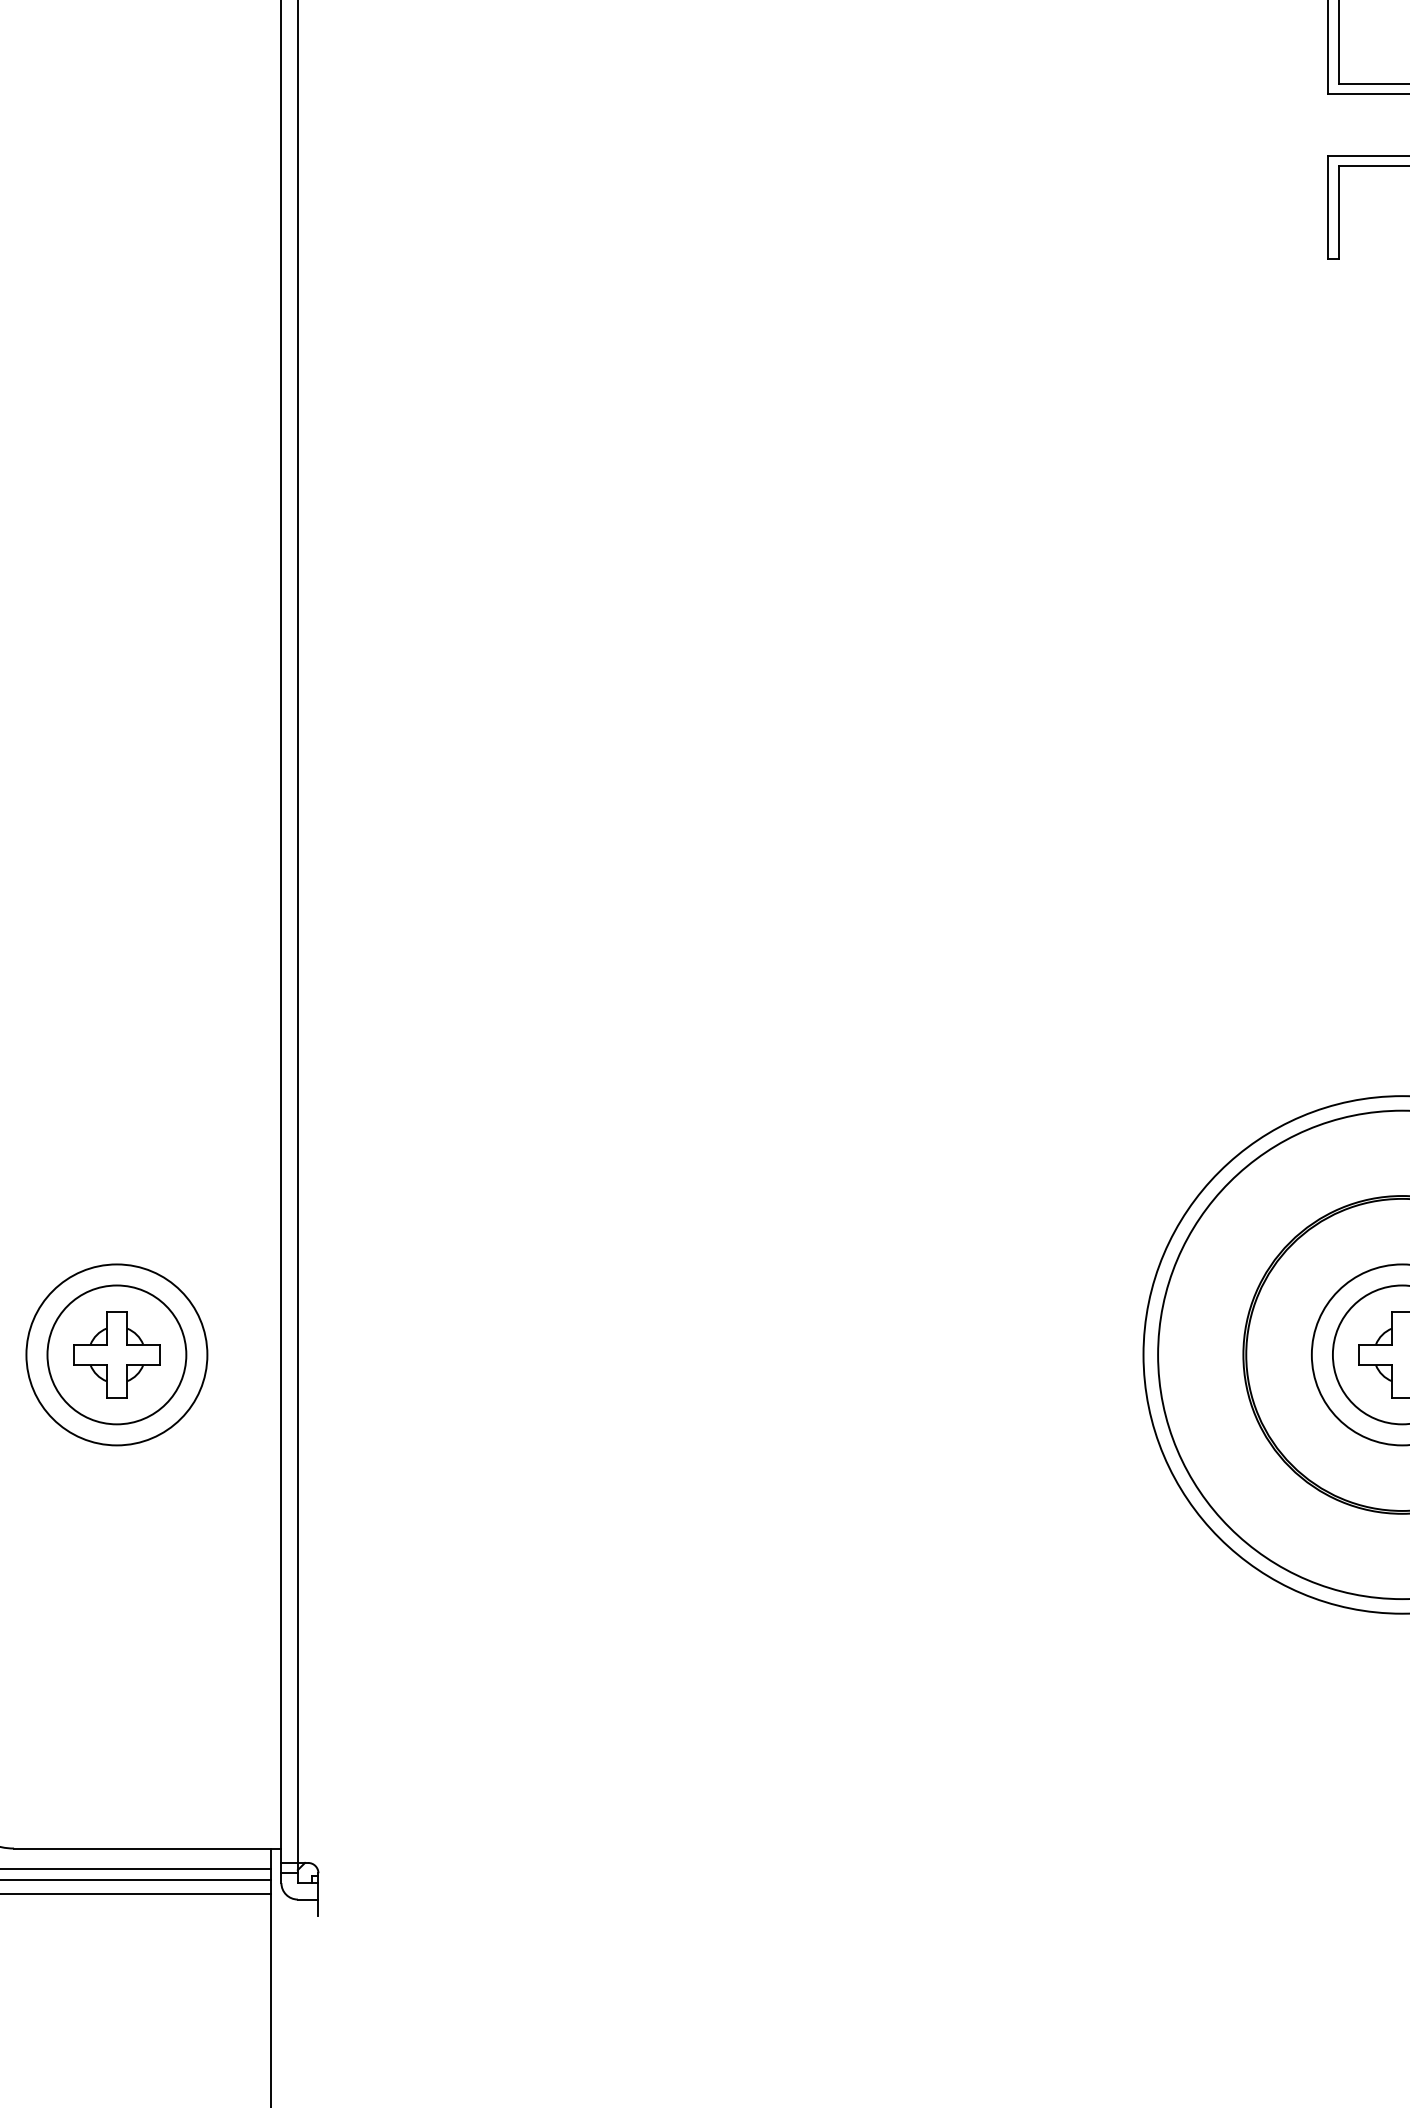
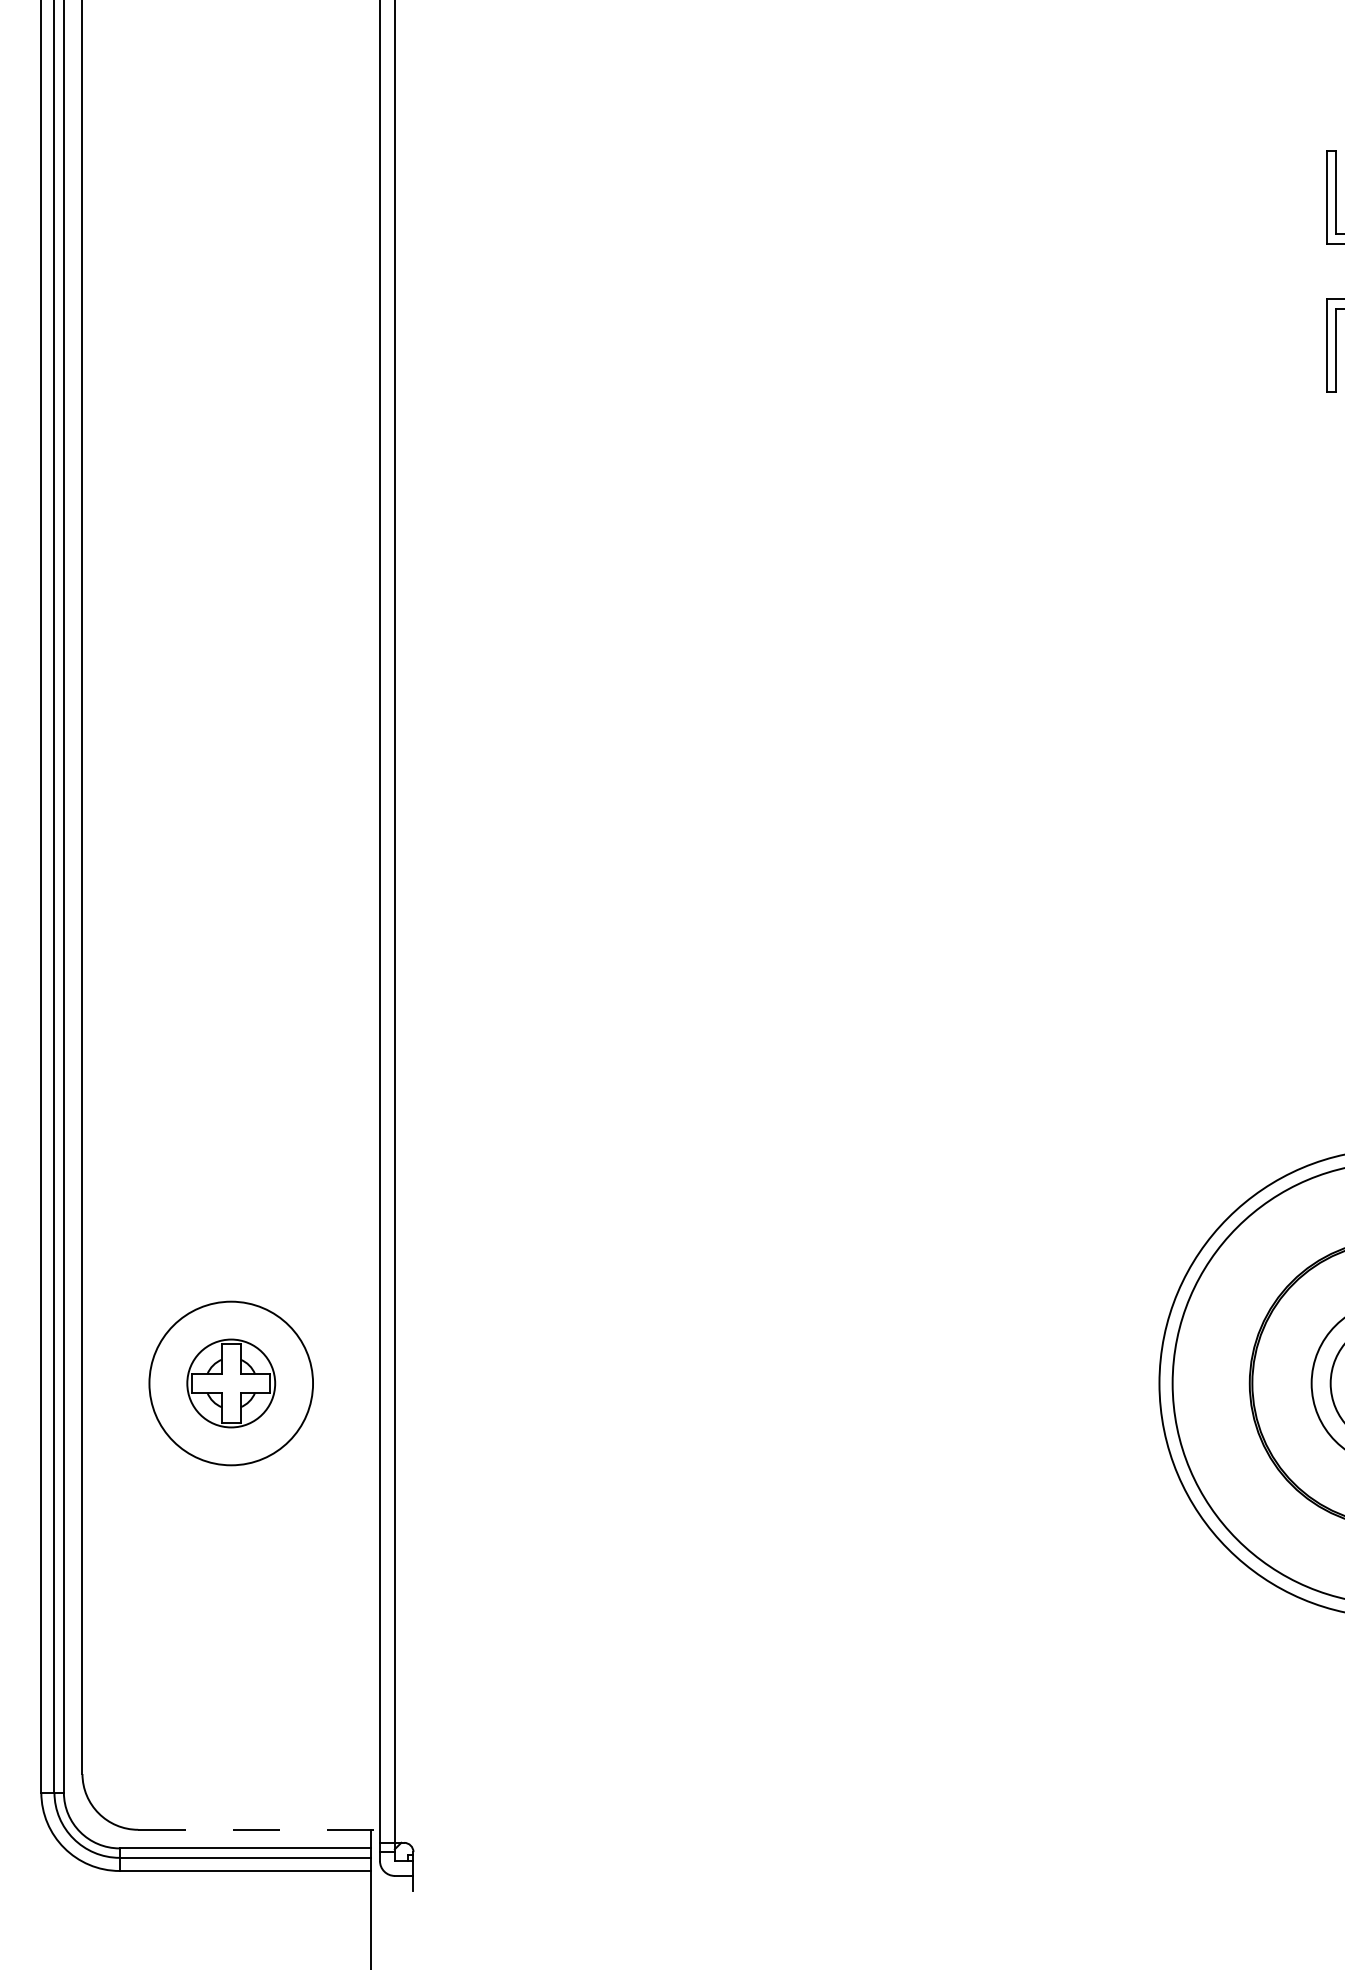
circle: (117, 1354) -> (231, 1383), size x0.7
line: (148, 1848) -> (259, 1829), solid -> dashed

